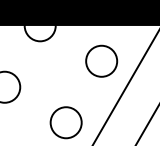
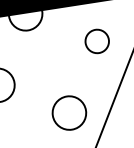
circle: (101, 60) -> (96, 40), size x0.7

